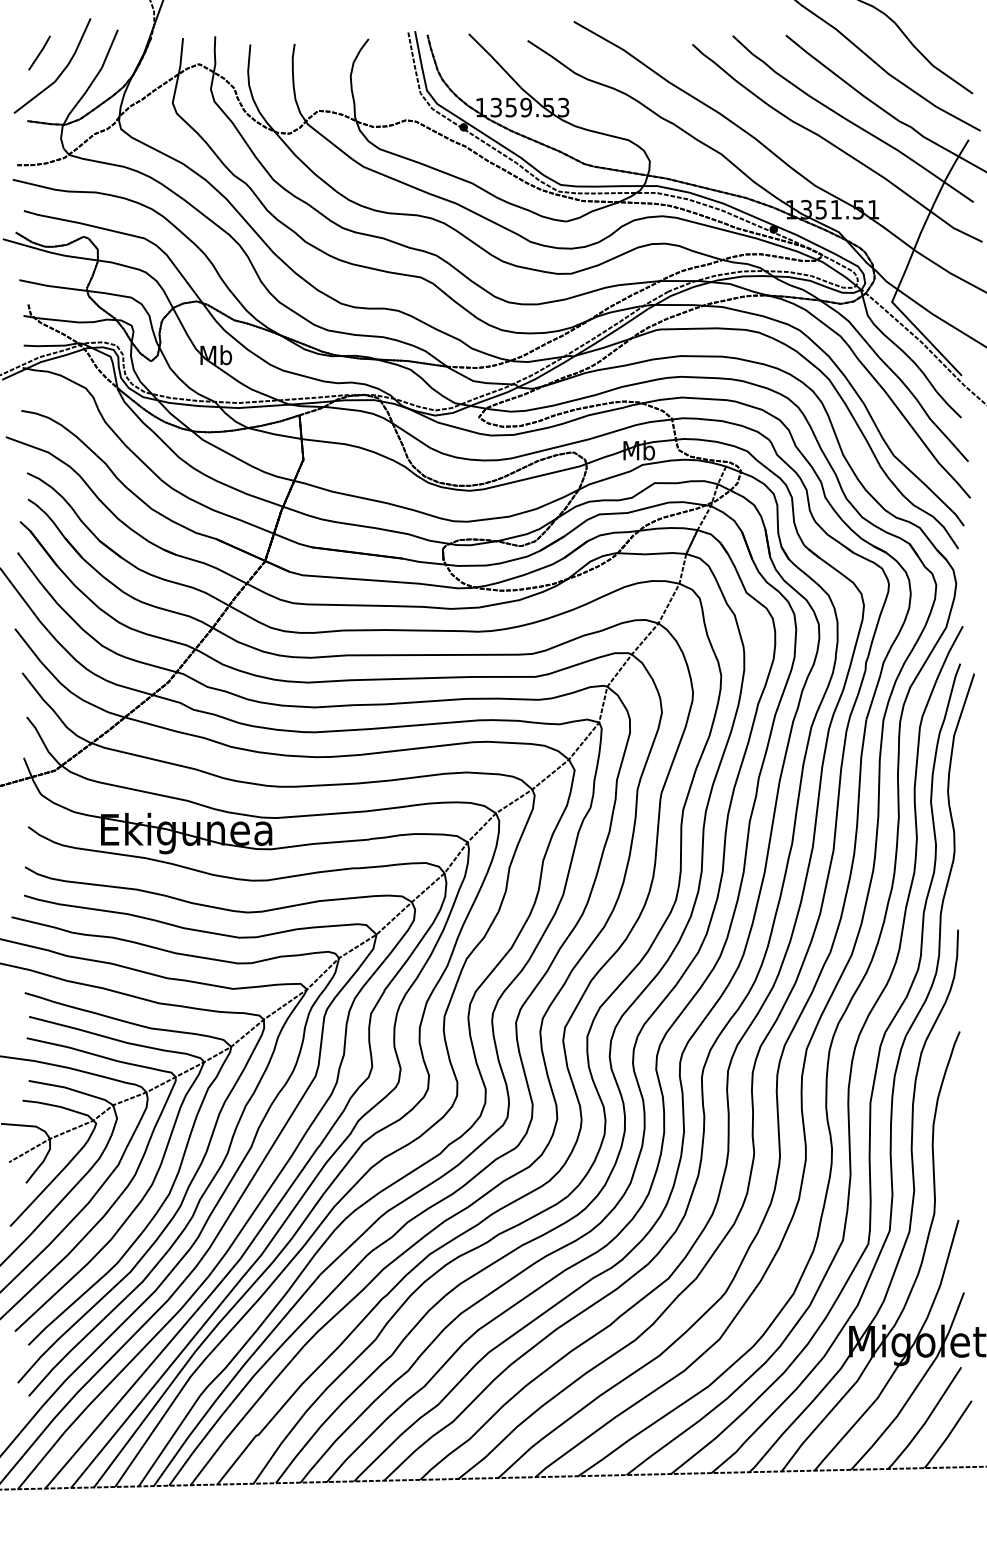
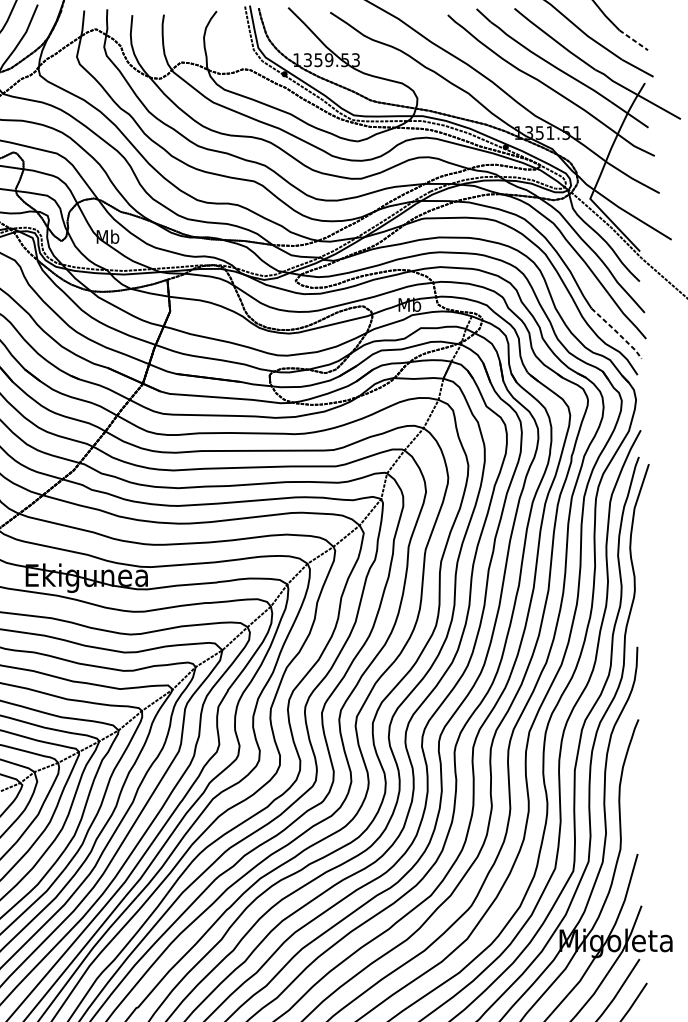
line: (953, 80) -> (634, 40), solid -> dashed
line: (930, 490) -> (617, 333), solid -> dashed

